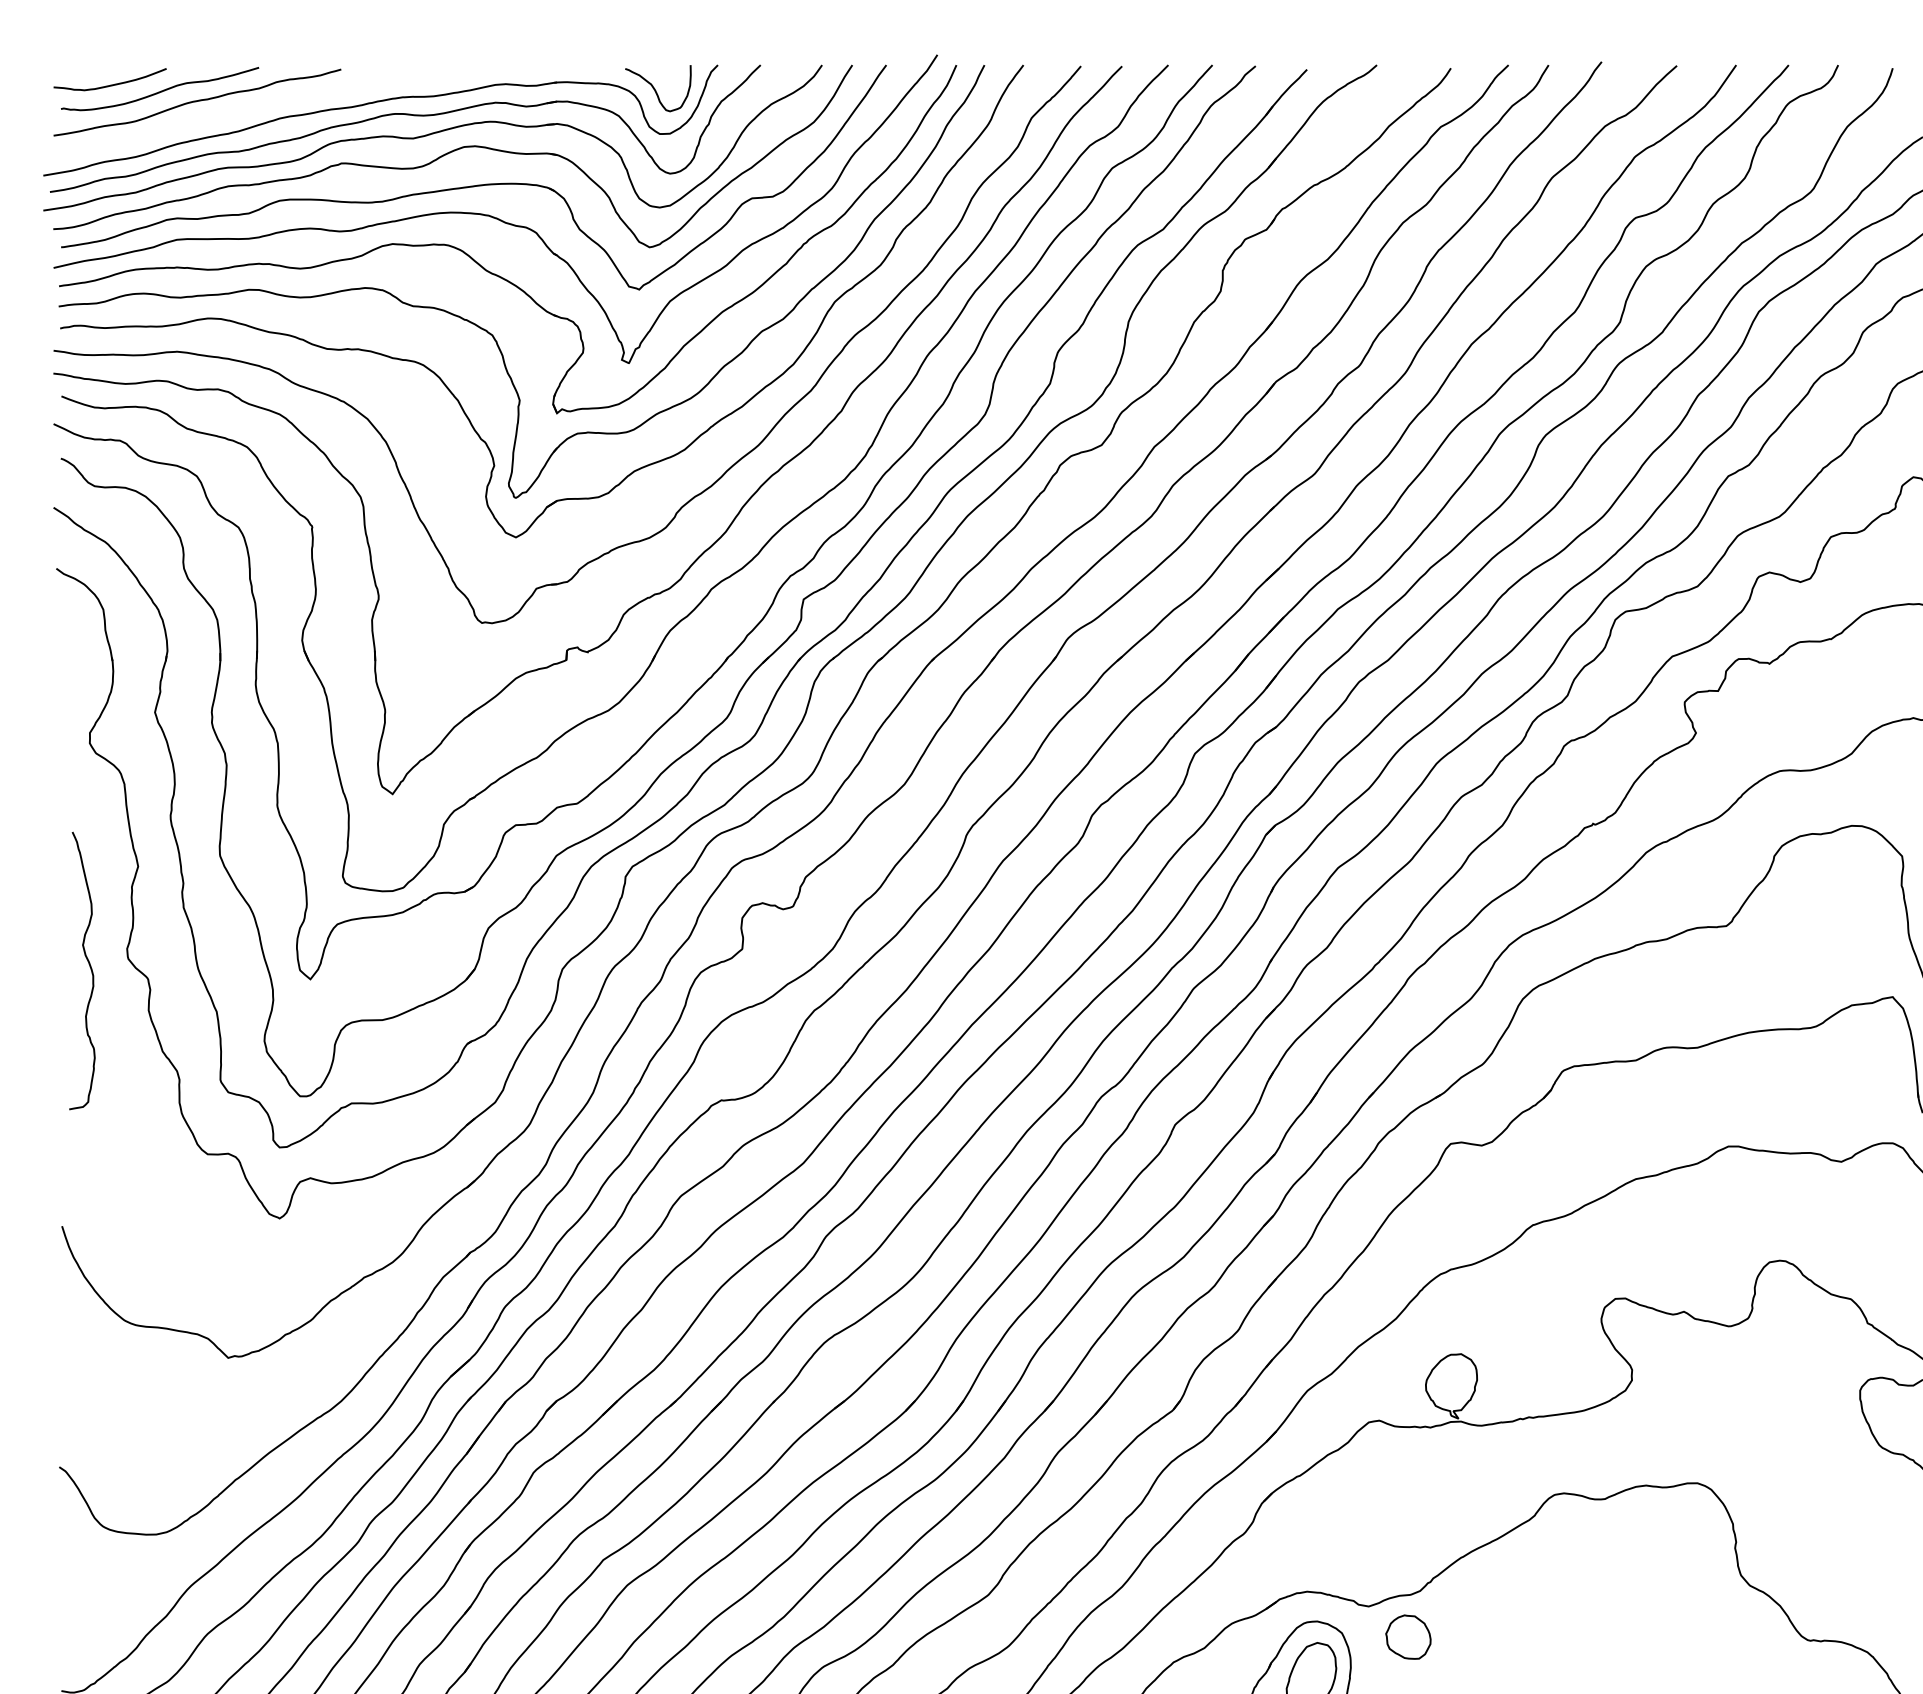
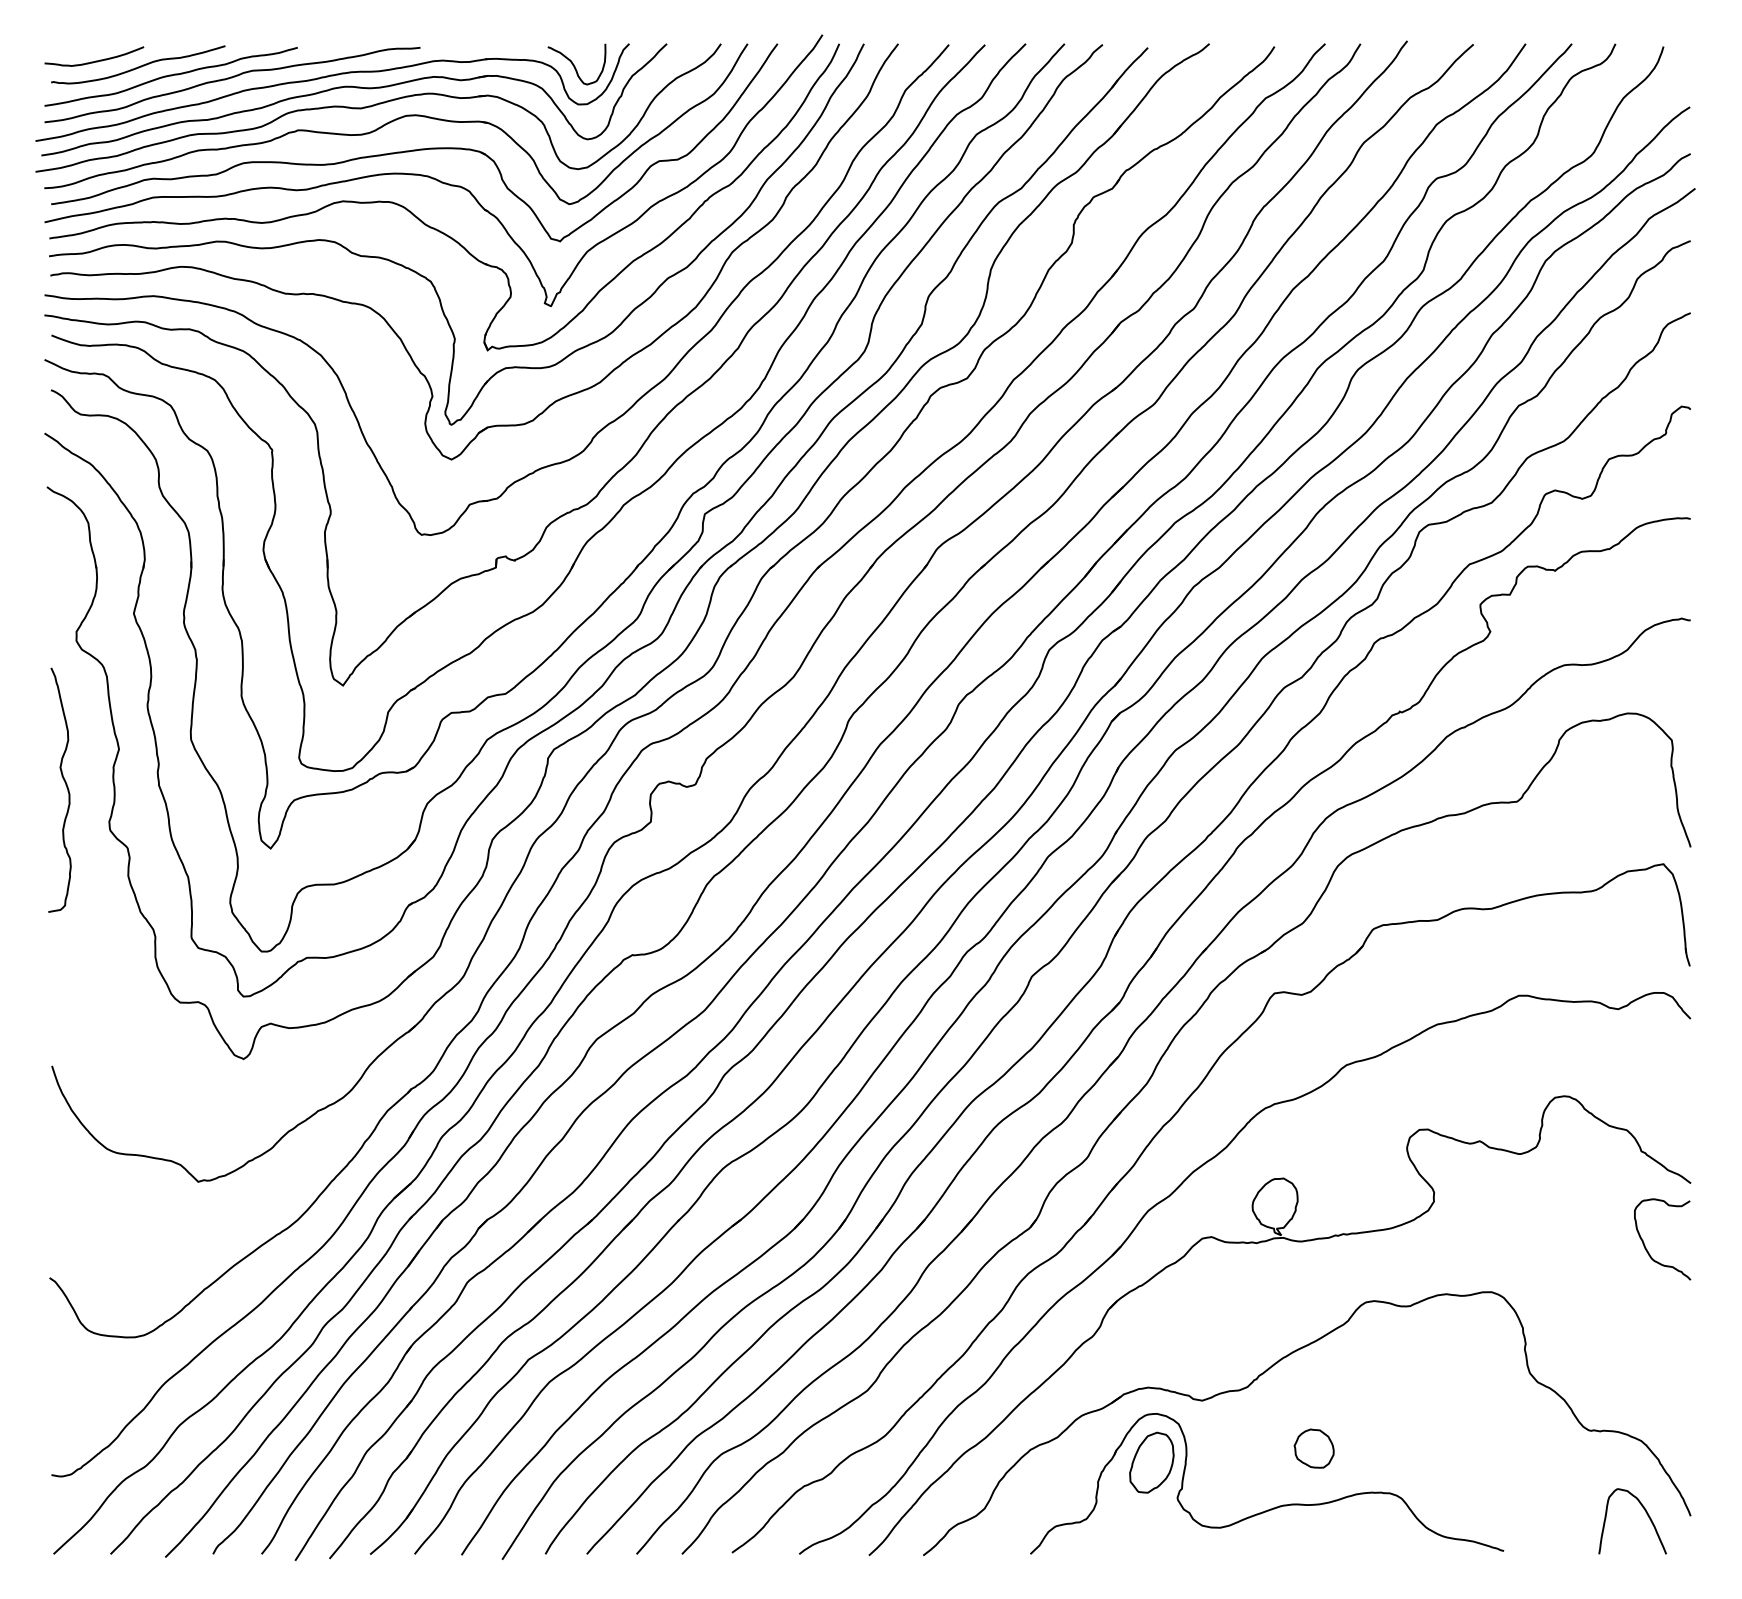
curve: (267, 104) -> (232, 78), added
curve: (89, 969) -> (66, 788), moved
part: (1407, 1636) -> (1313, 1448), moved

